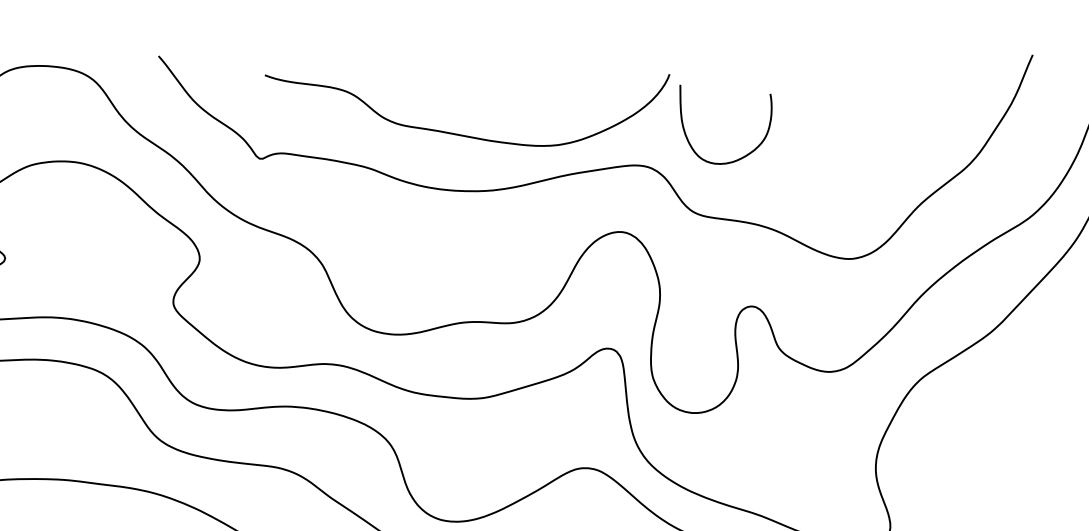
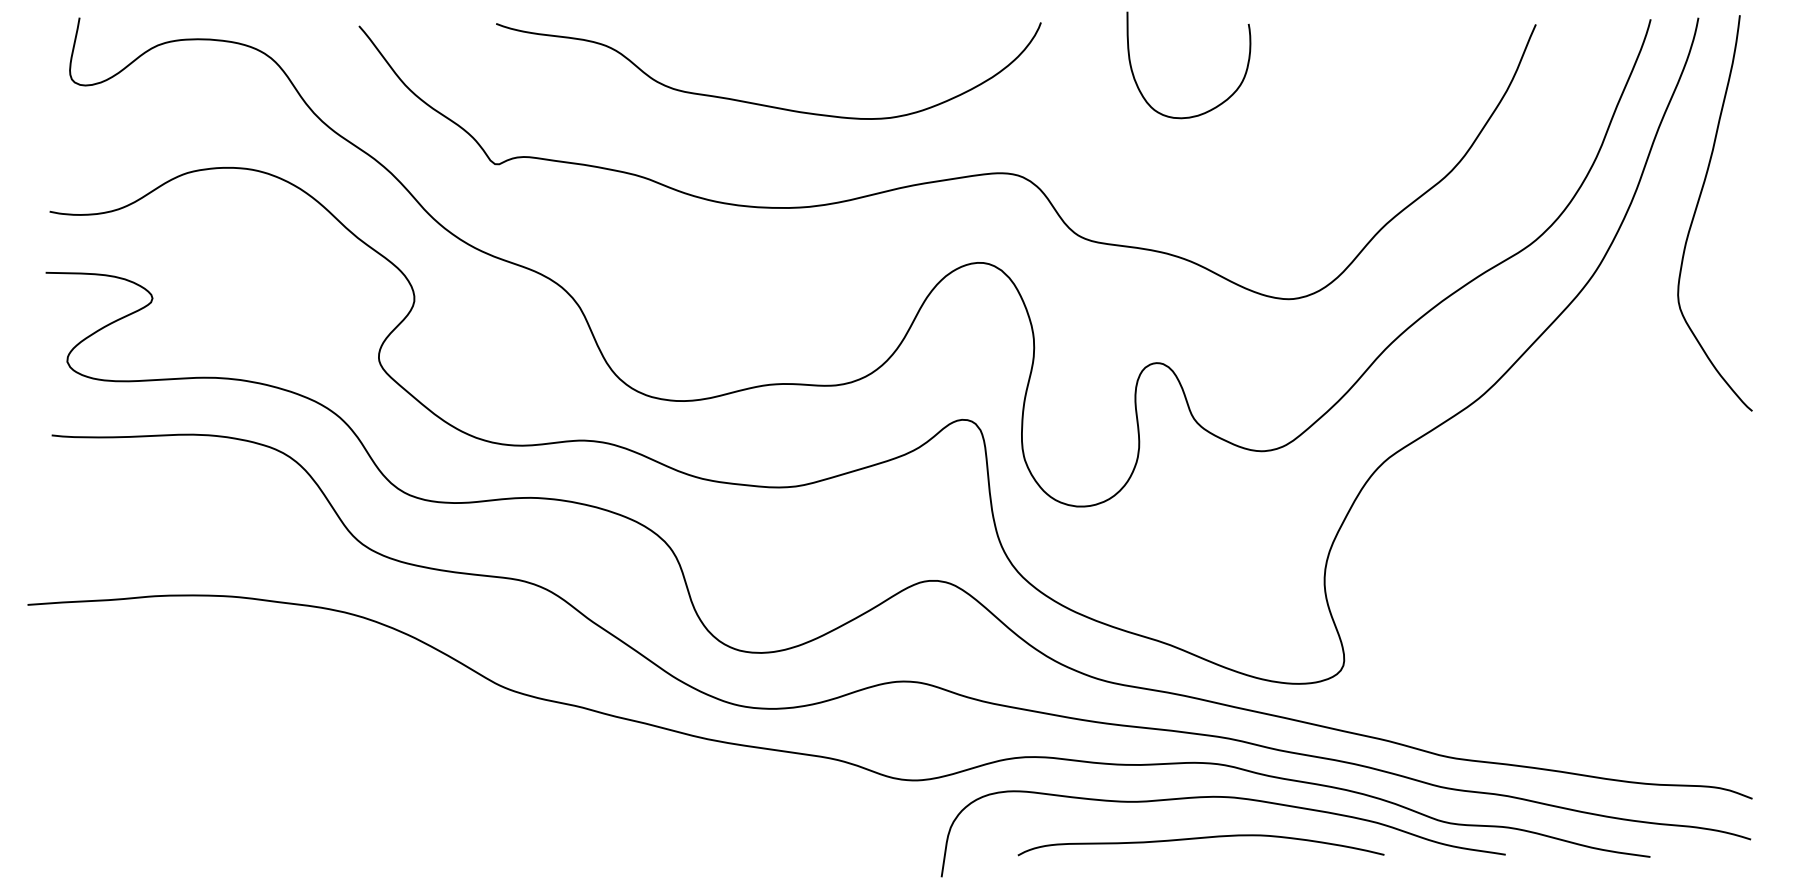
curve: (461, 134) -> (760, 103), moved
curve: (741, 157) -> (1209, 109), moved

